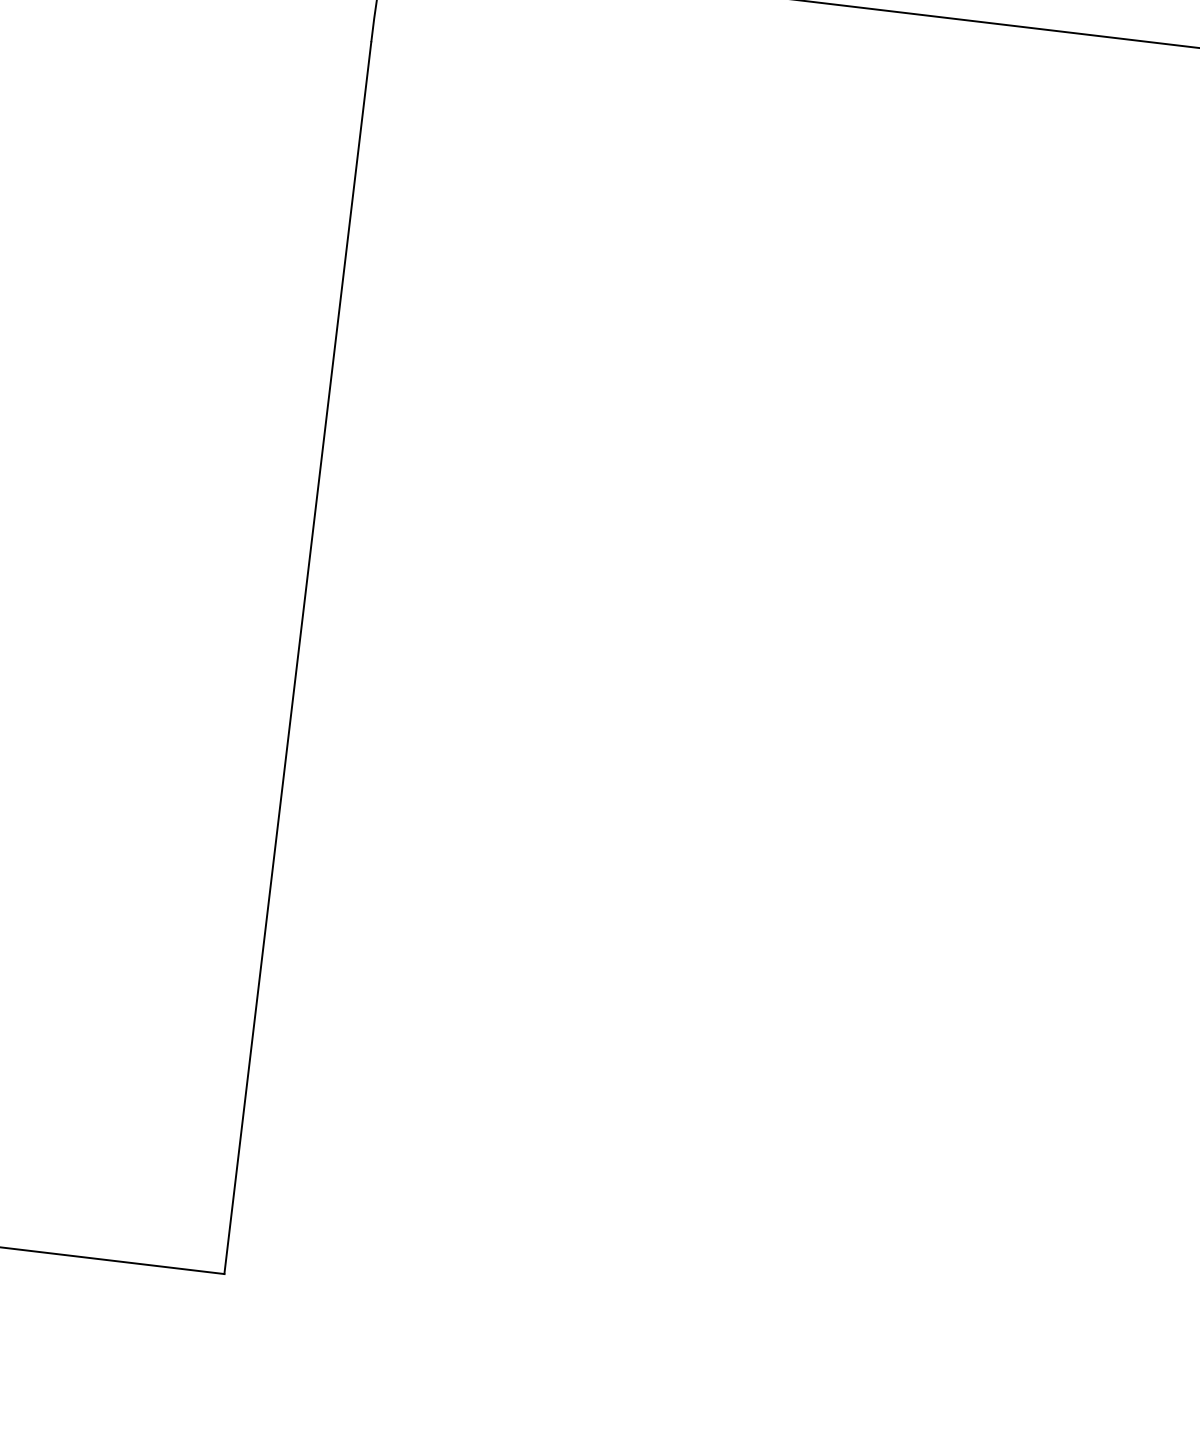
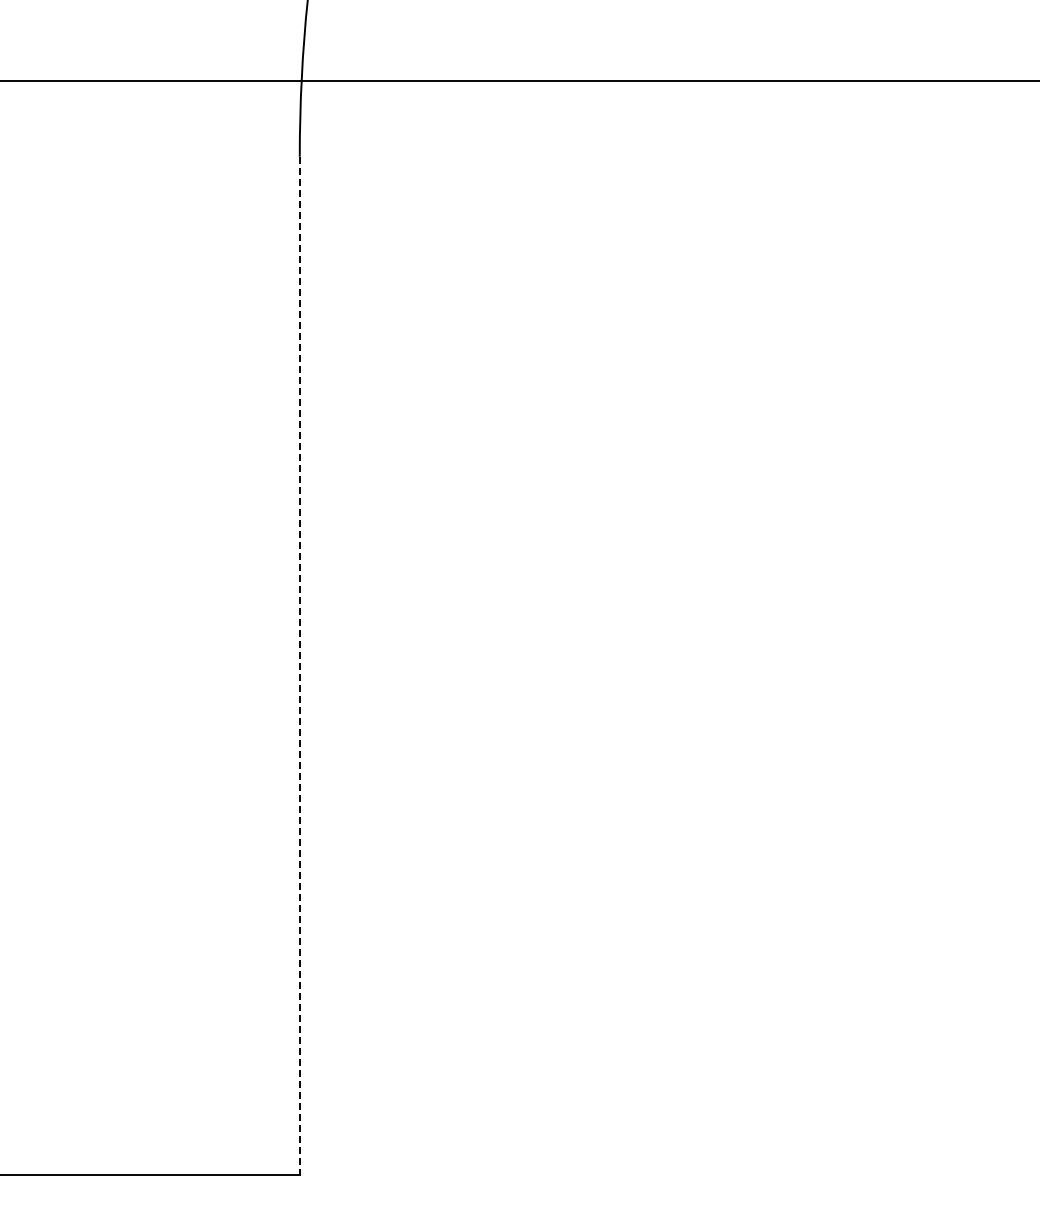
line: (297, 658) -> (299, 666), solid -> dashed

